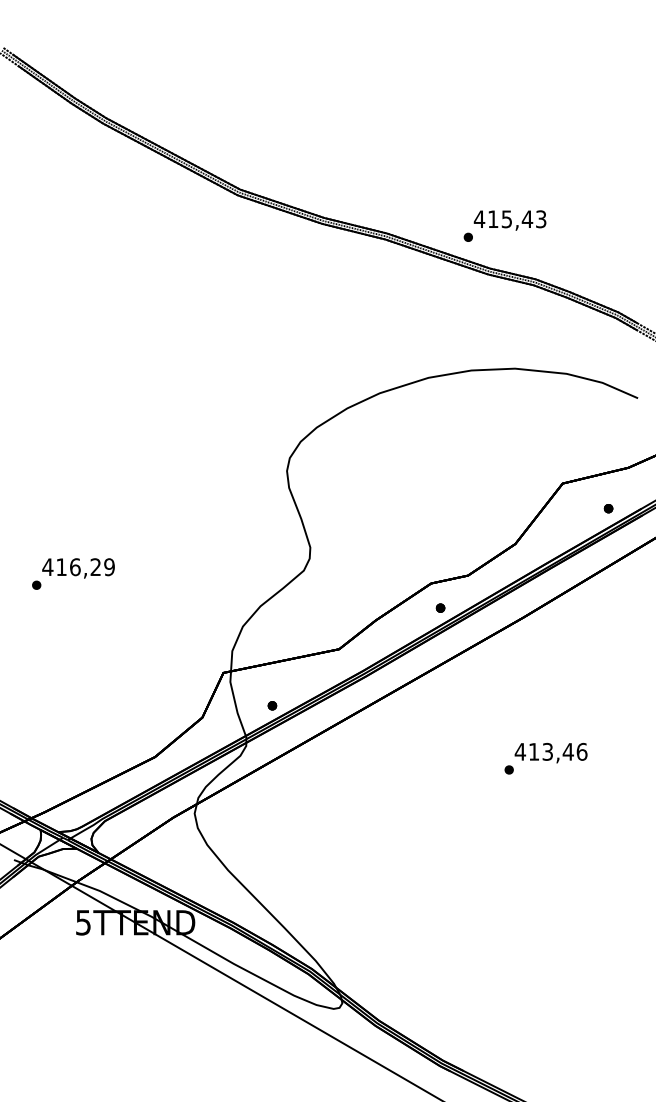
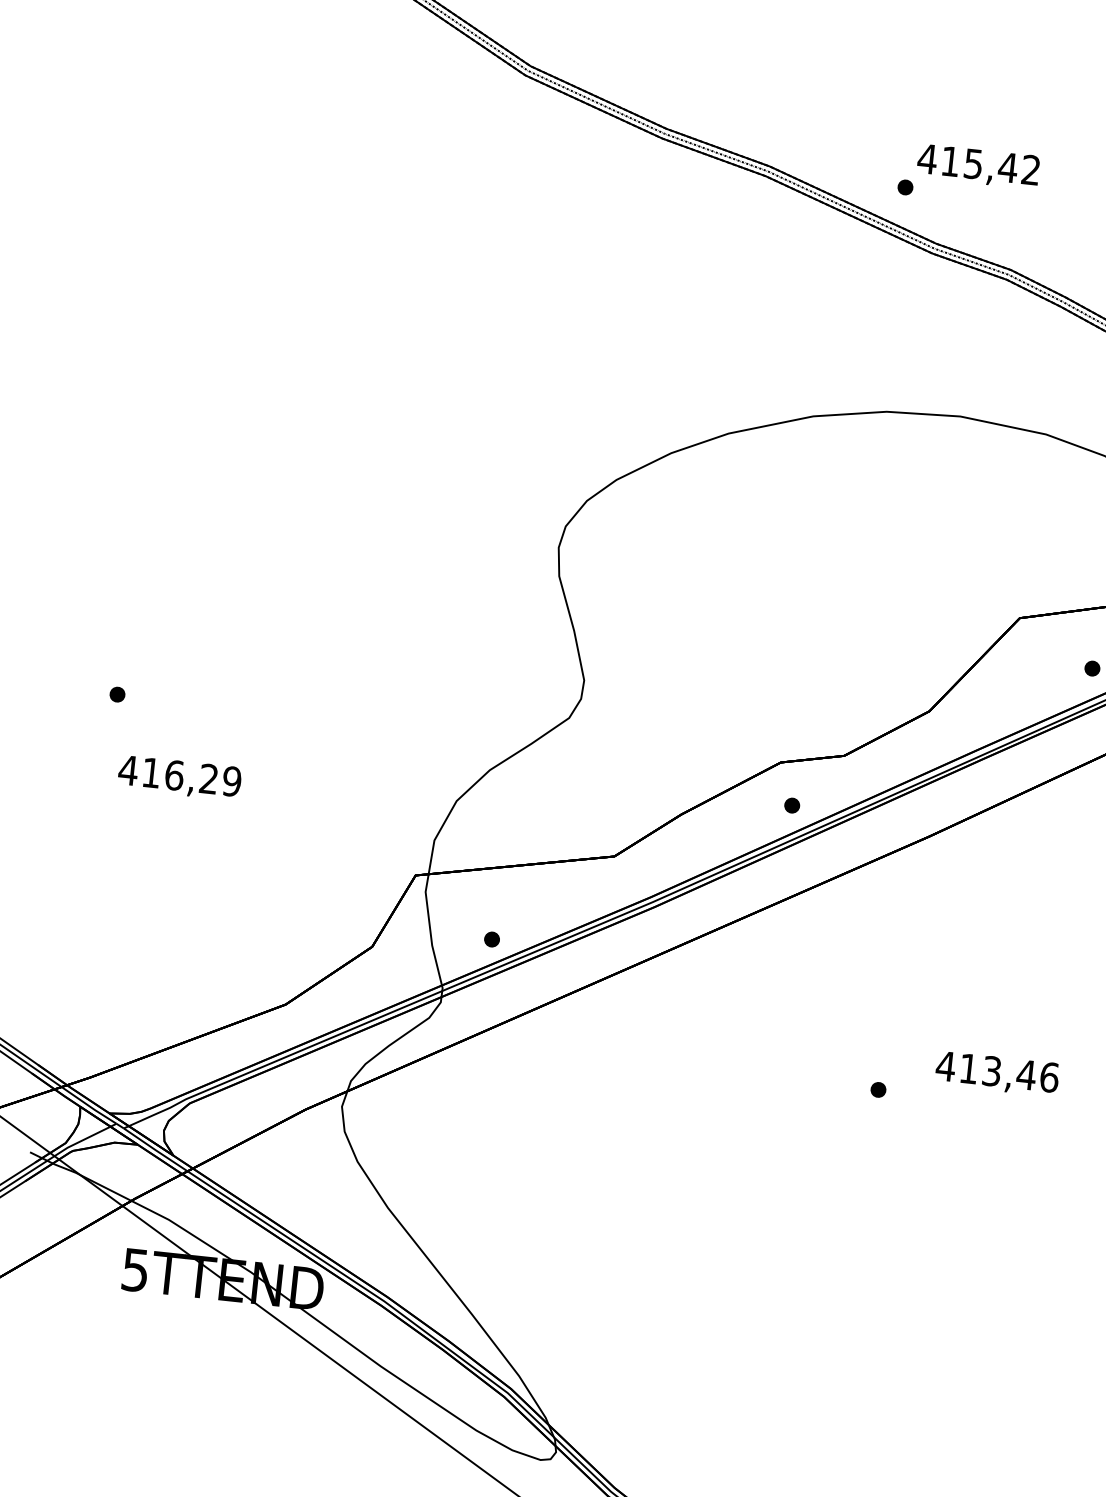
text: (541, 219) -> (1031, 170), 415,43 -> 415,42
text: (78, 568) -> (179, 778), moved
text: (550, 753) -> (996, 1074), moved

